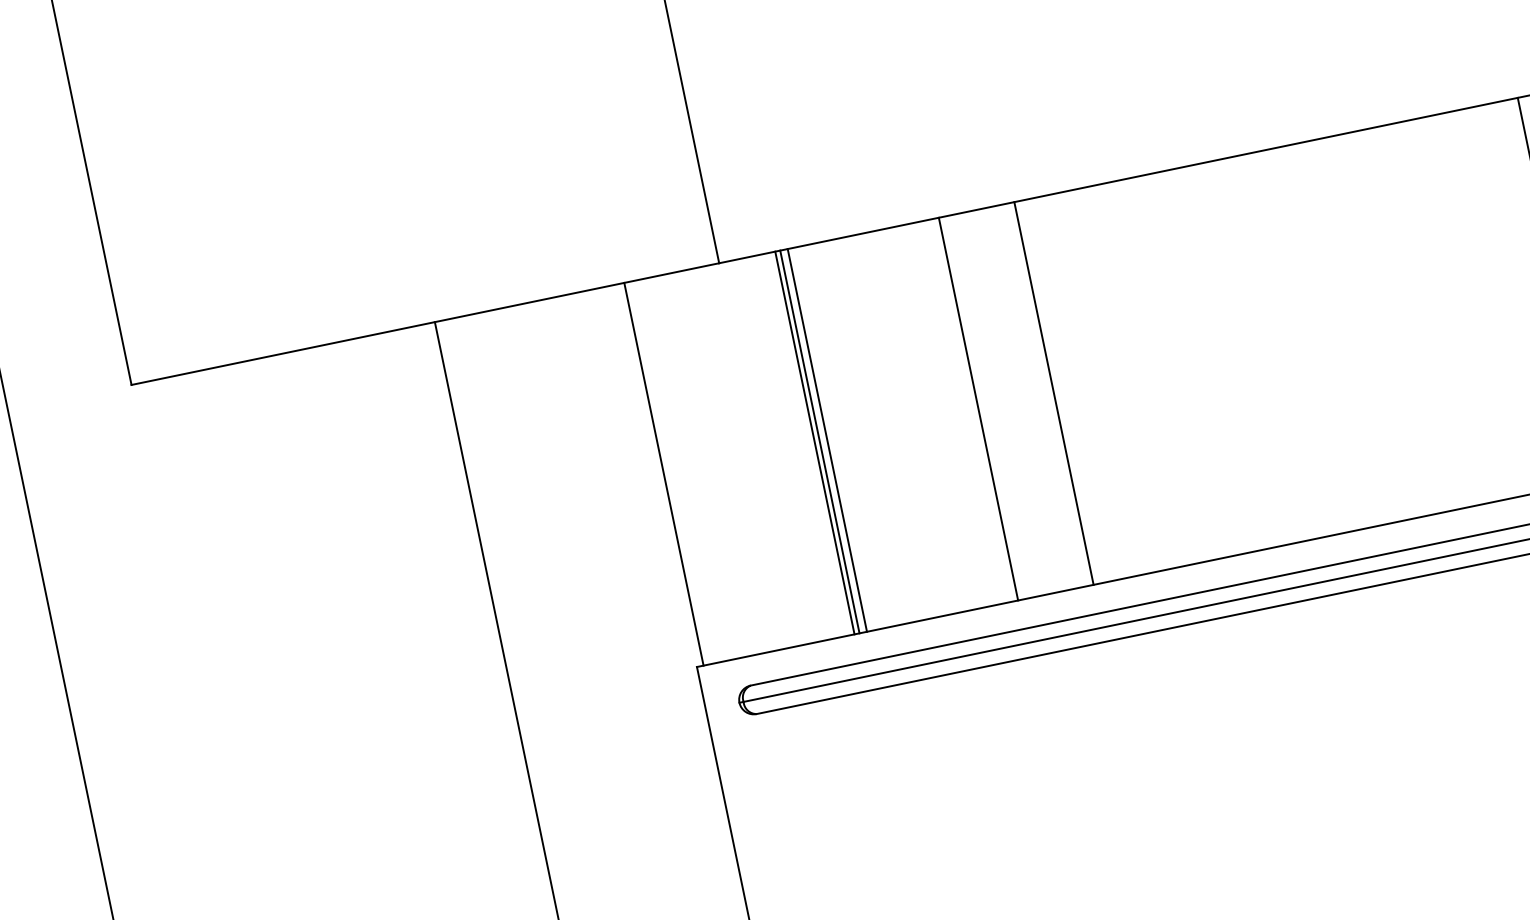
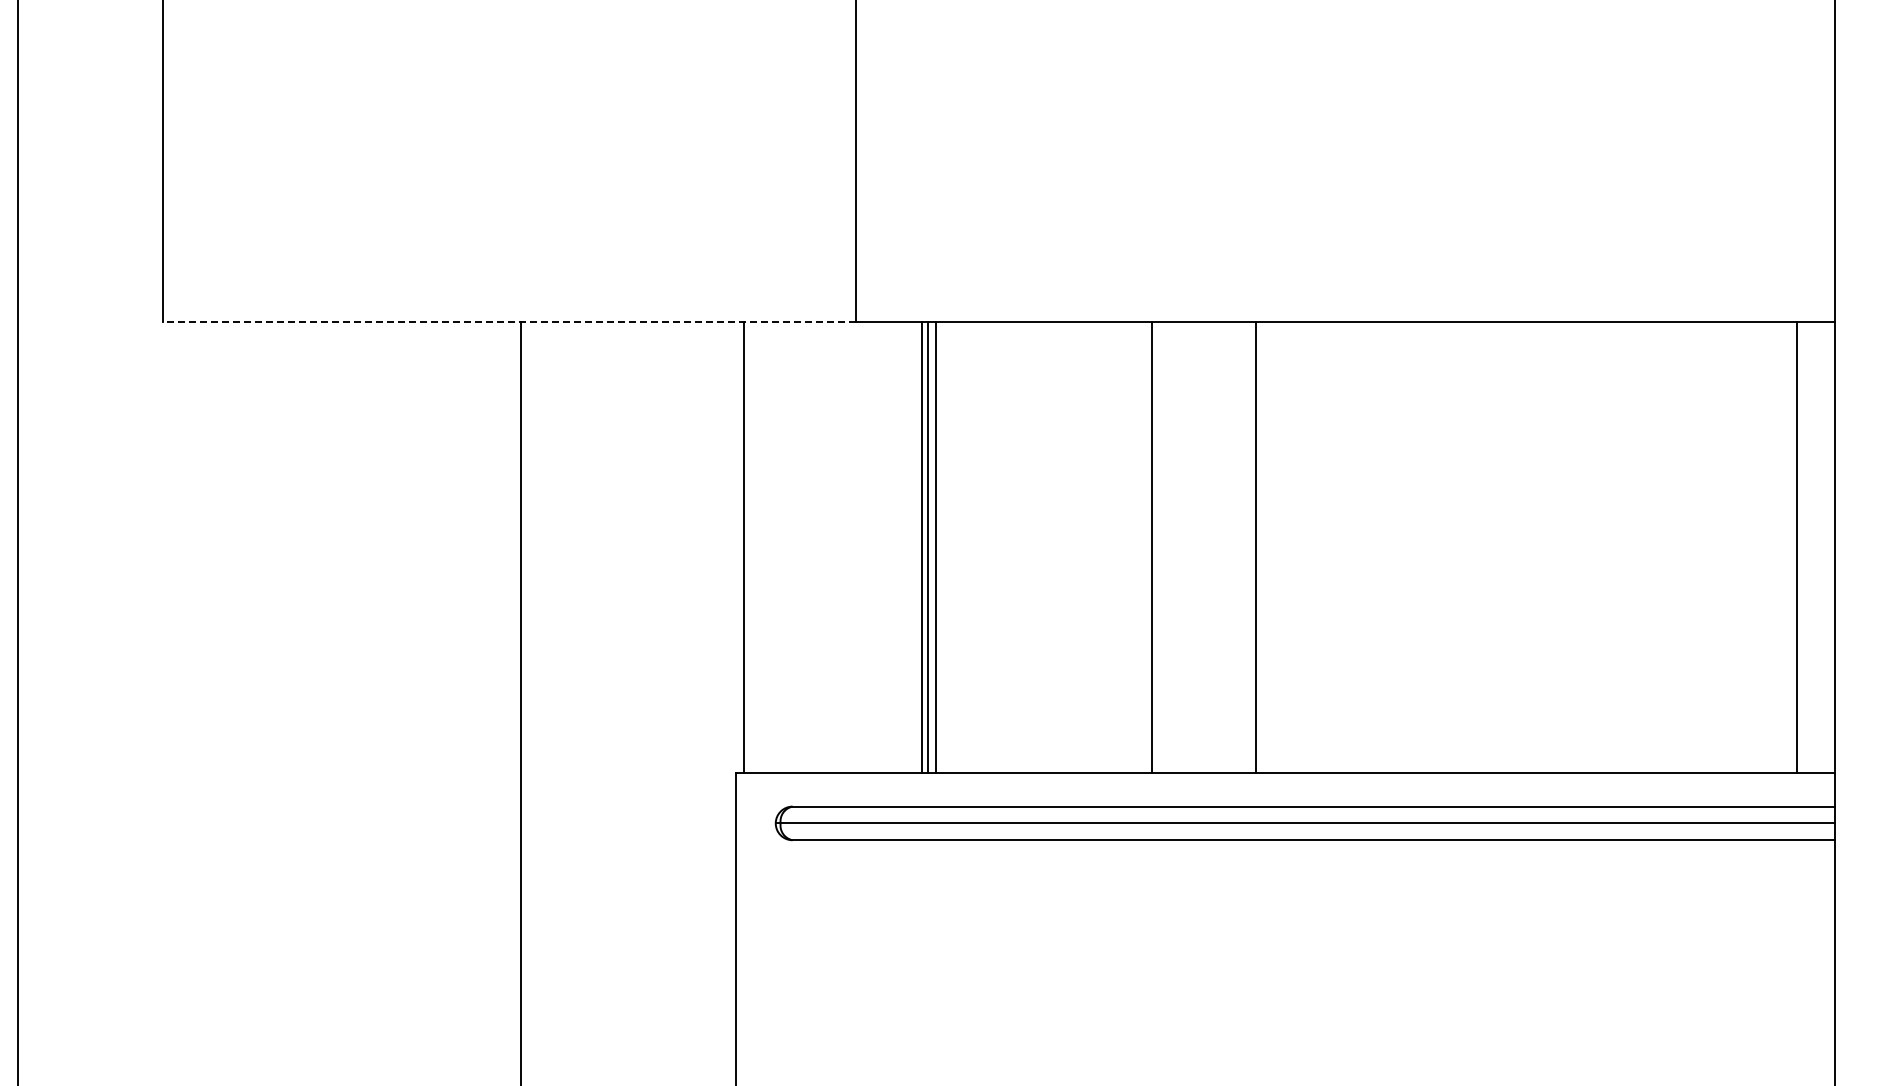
line: (424, 324) -> (508, 322), solid -> dashed
line: (1053, 393) -> (1255, 547), moved
line: (978, 409) -> (1151, 547), moved

